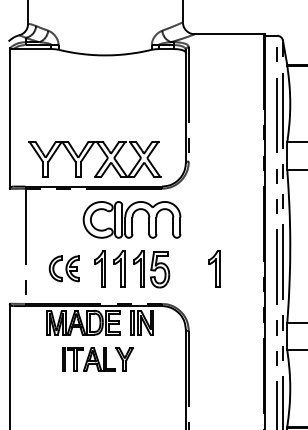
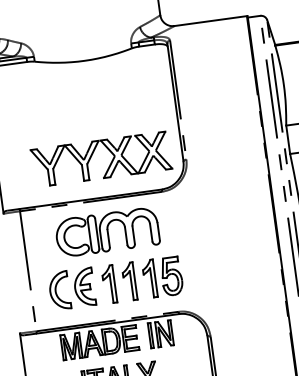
part: (87, 154) -> (93, 155), moved
part: (131, 219) -> (106, 232), moved
part: (63, 268) -> (71, 288), size x1.43
part: (214, 268) -> (228, 267), removed

